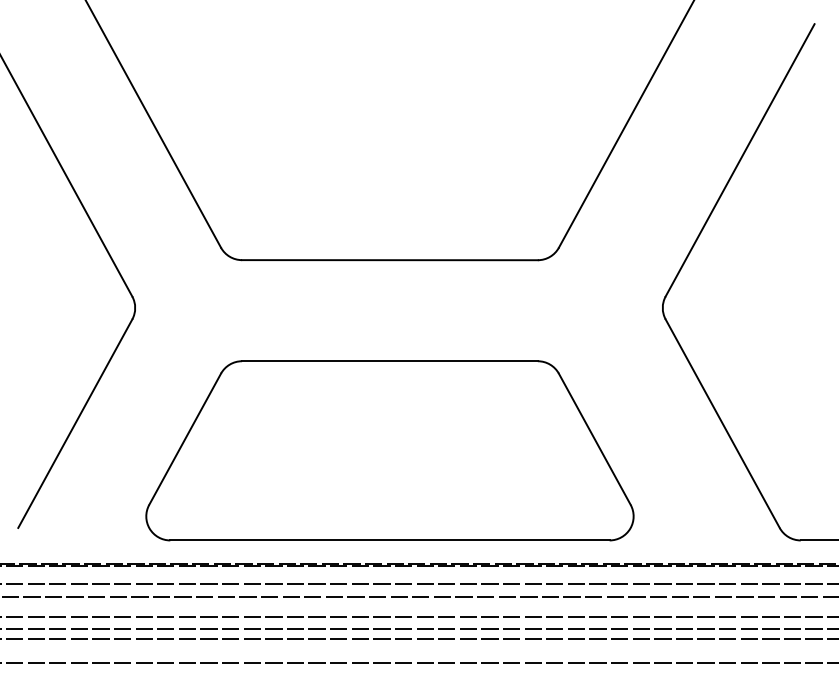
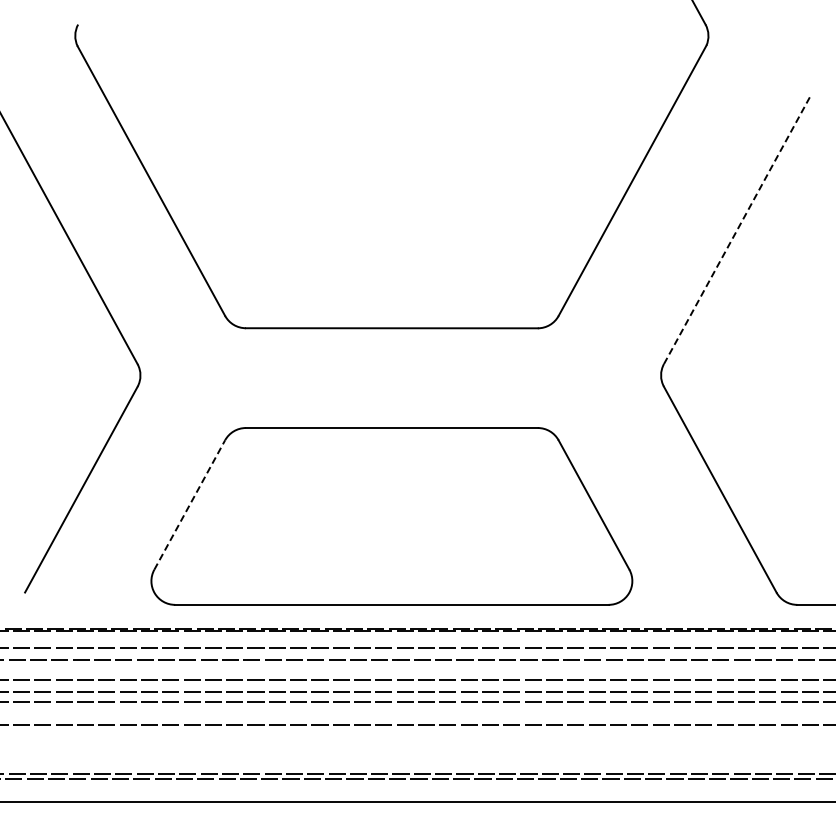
line: (740, 160) -> (737, 229), solid -> dashed
line: (184, 439) -> (189, 505), solid -> dashed

